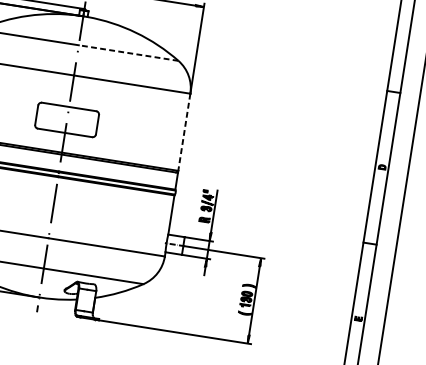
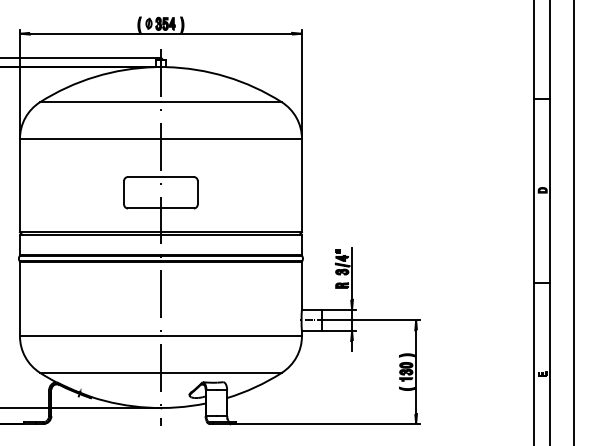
line: (127, 53) -> (220, 102), dashed -> solid
line: (183, 132) -> (301, 185), dashed -> solid

